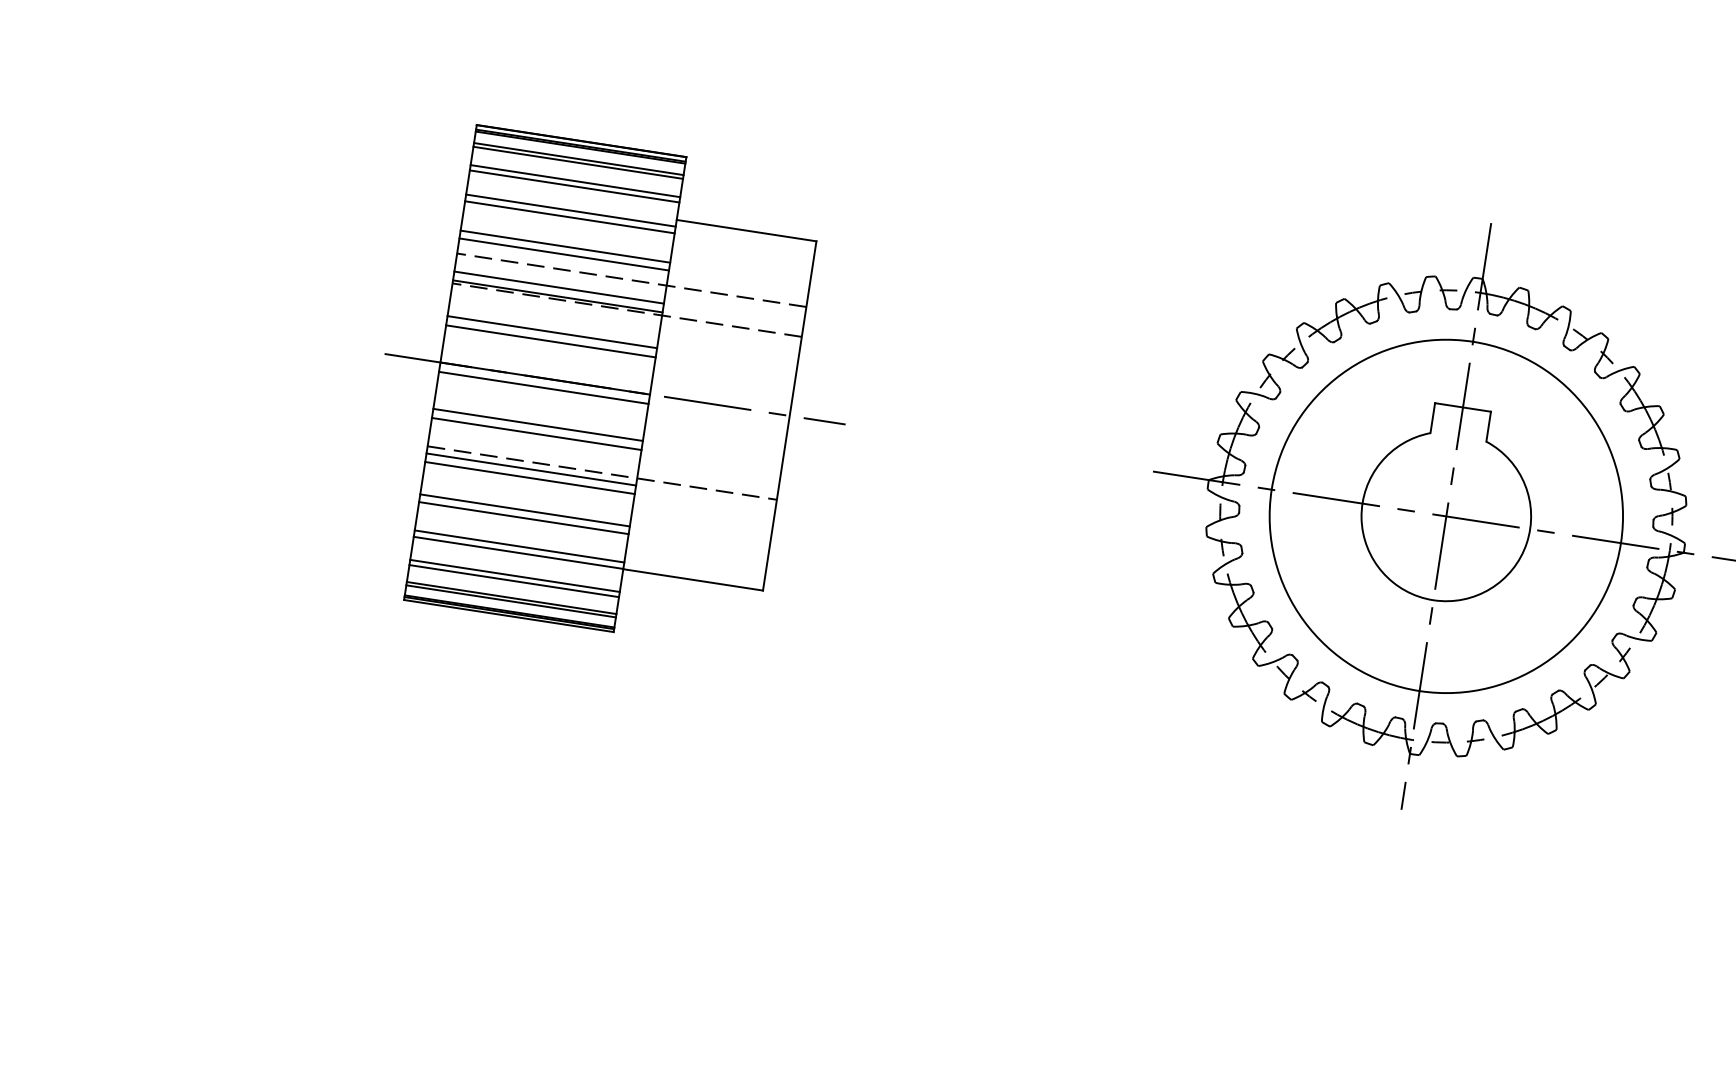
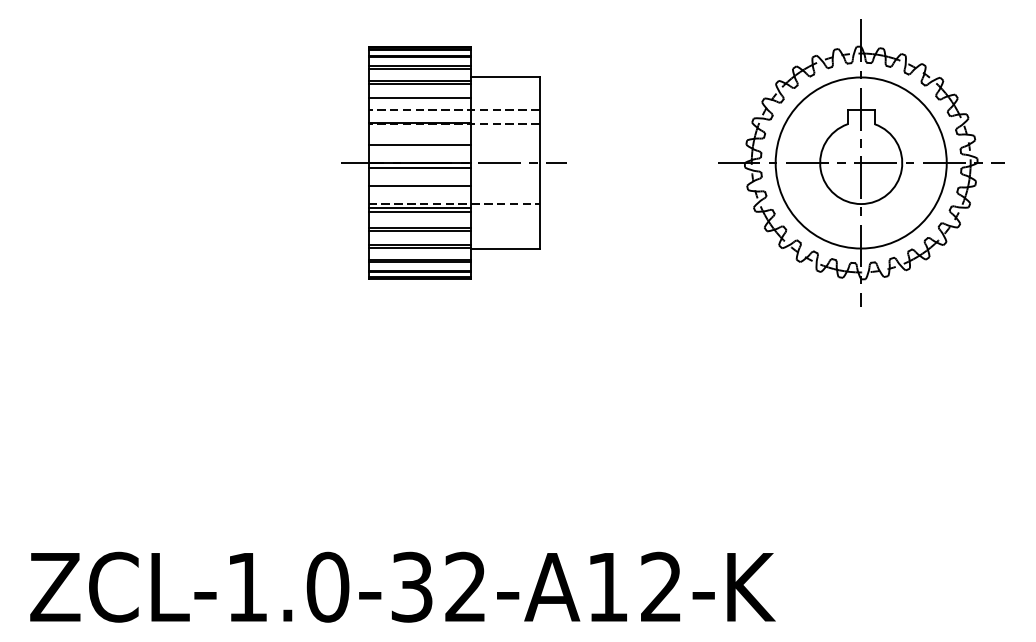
line: (563, 254) -> (419, 102), removed
line: (558, 287) -> (419, 118), removed
line: (551, 332) -> (419, 140), removed
line: (535, 434) -> (419, 190), removed

